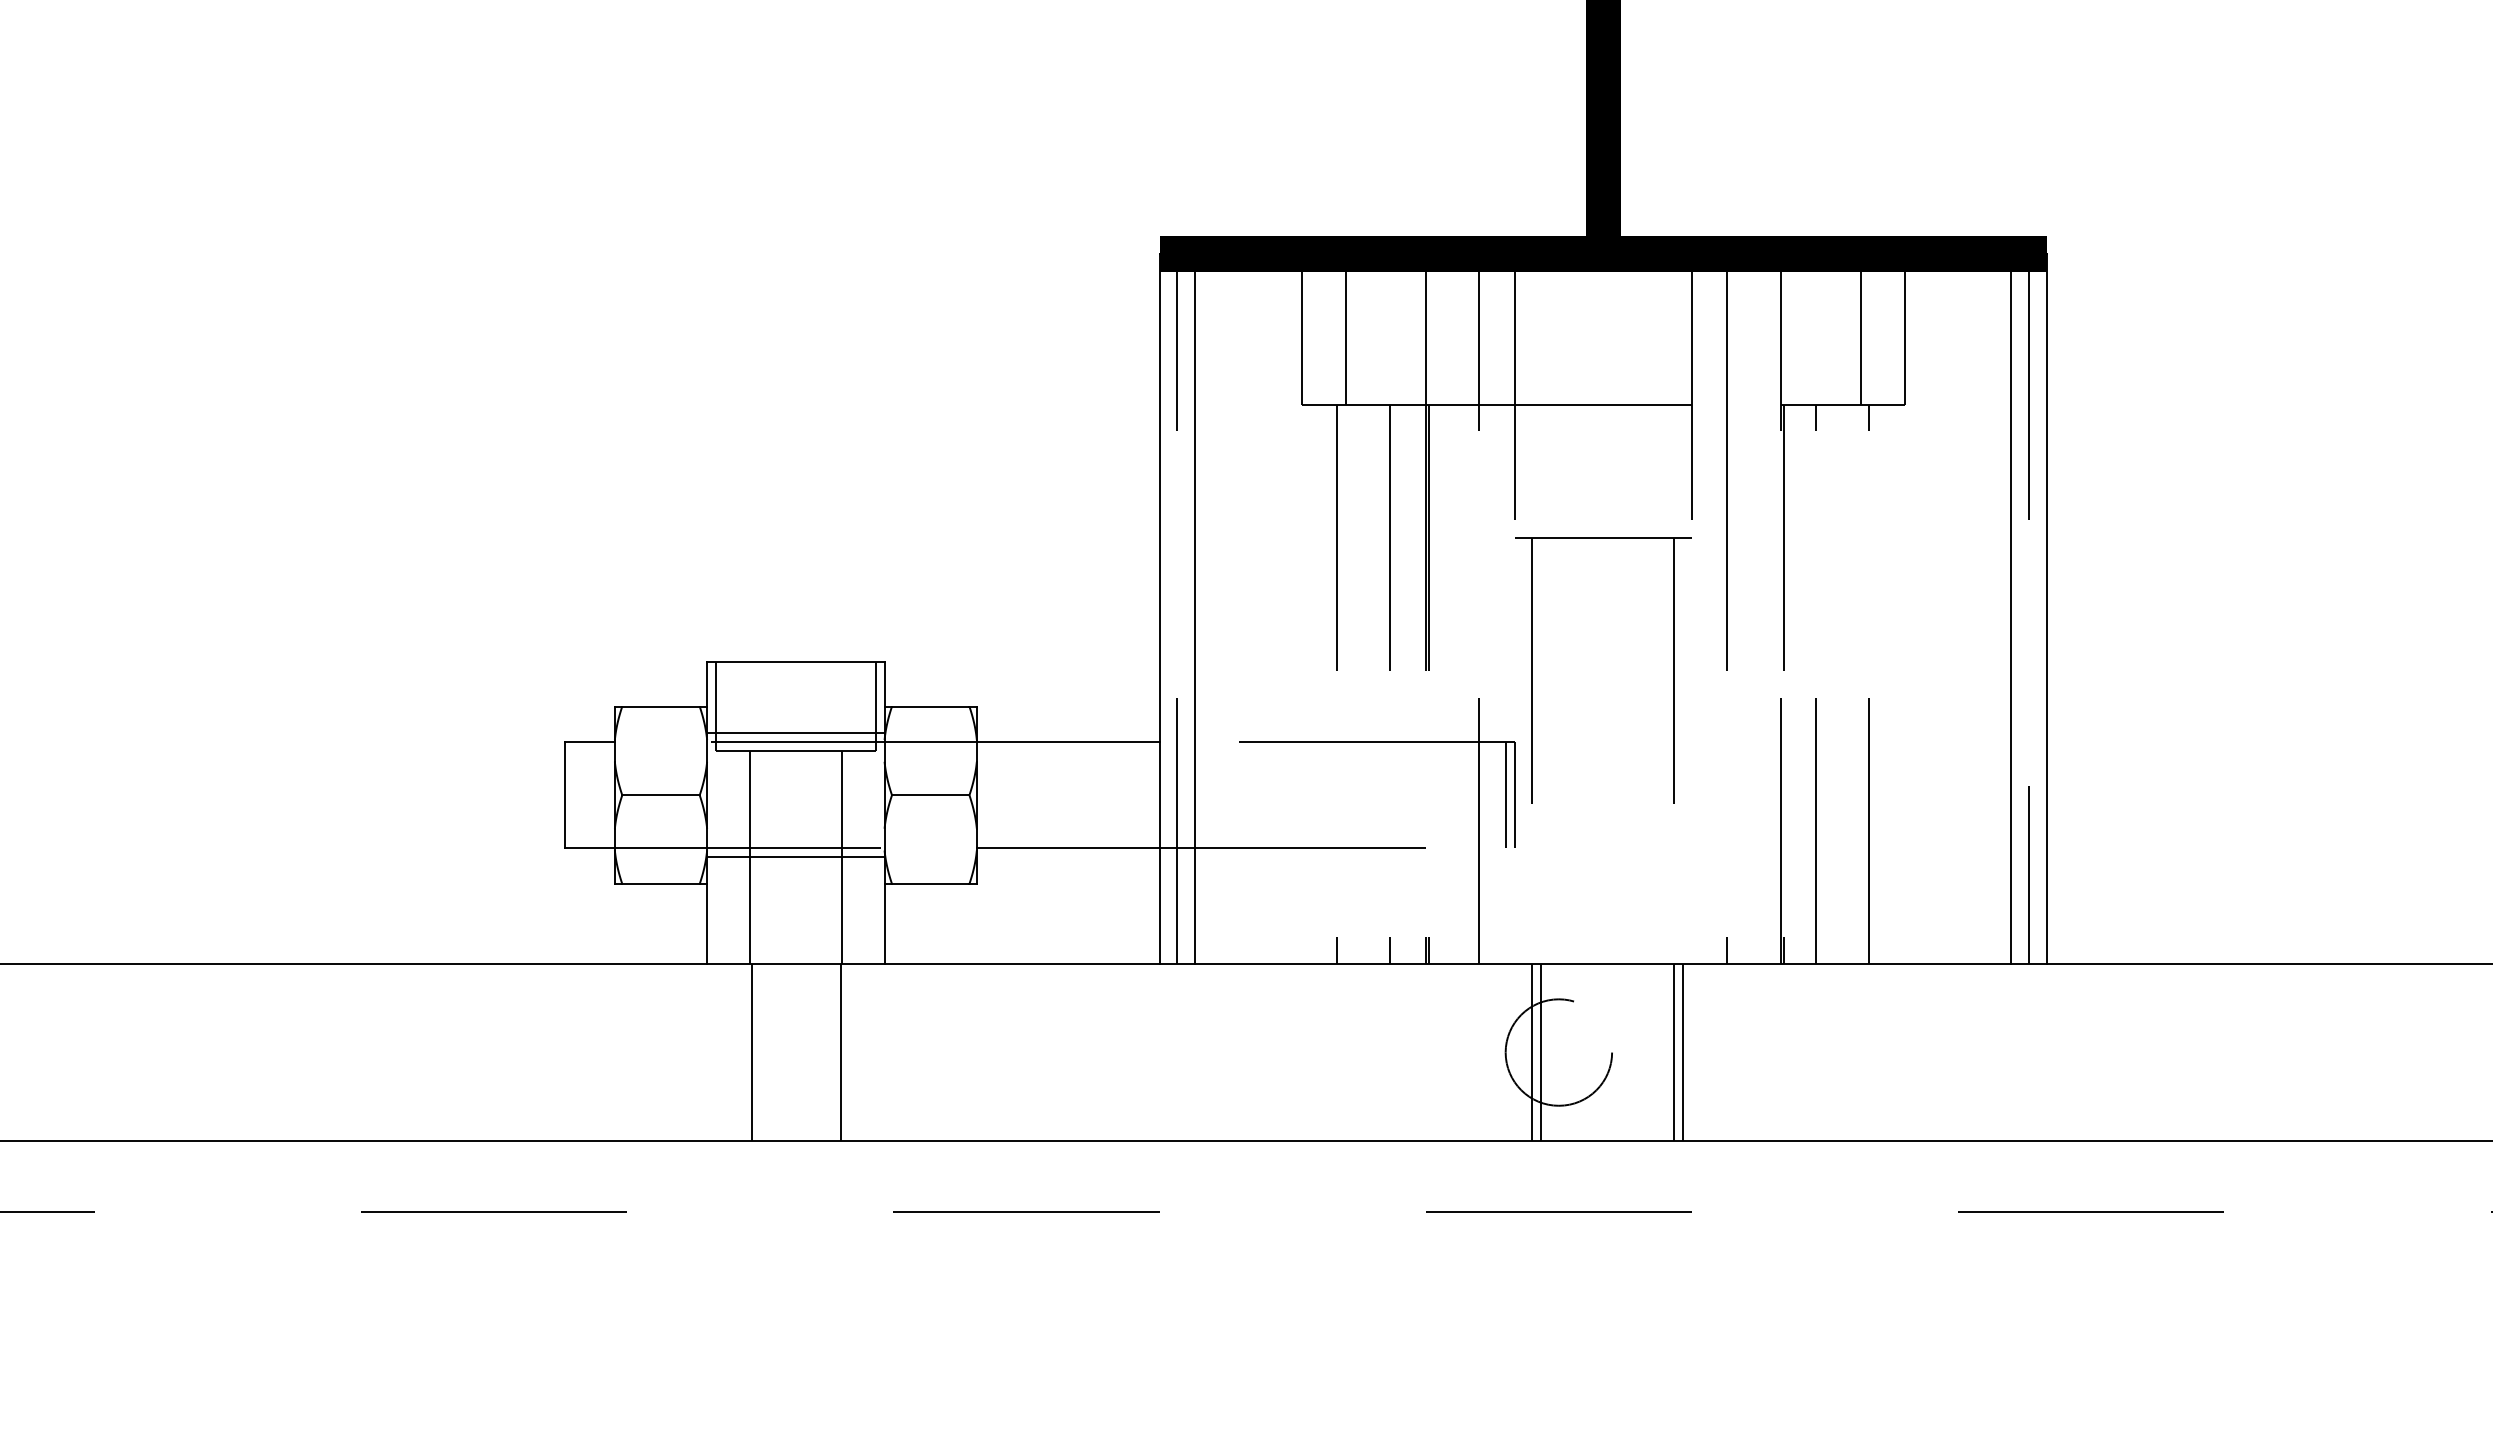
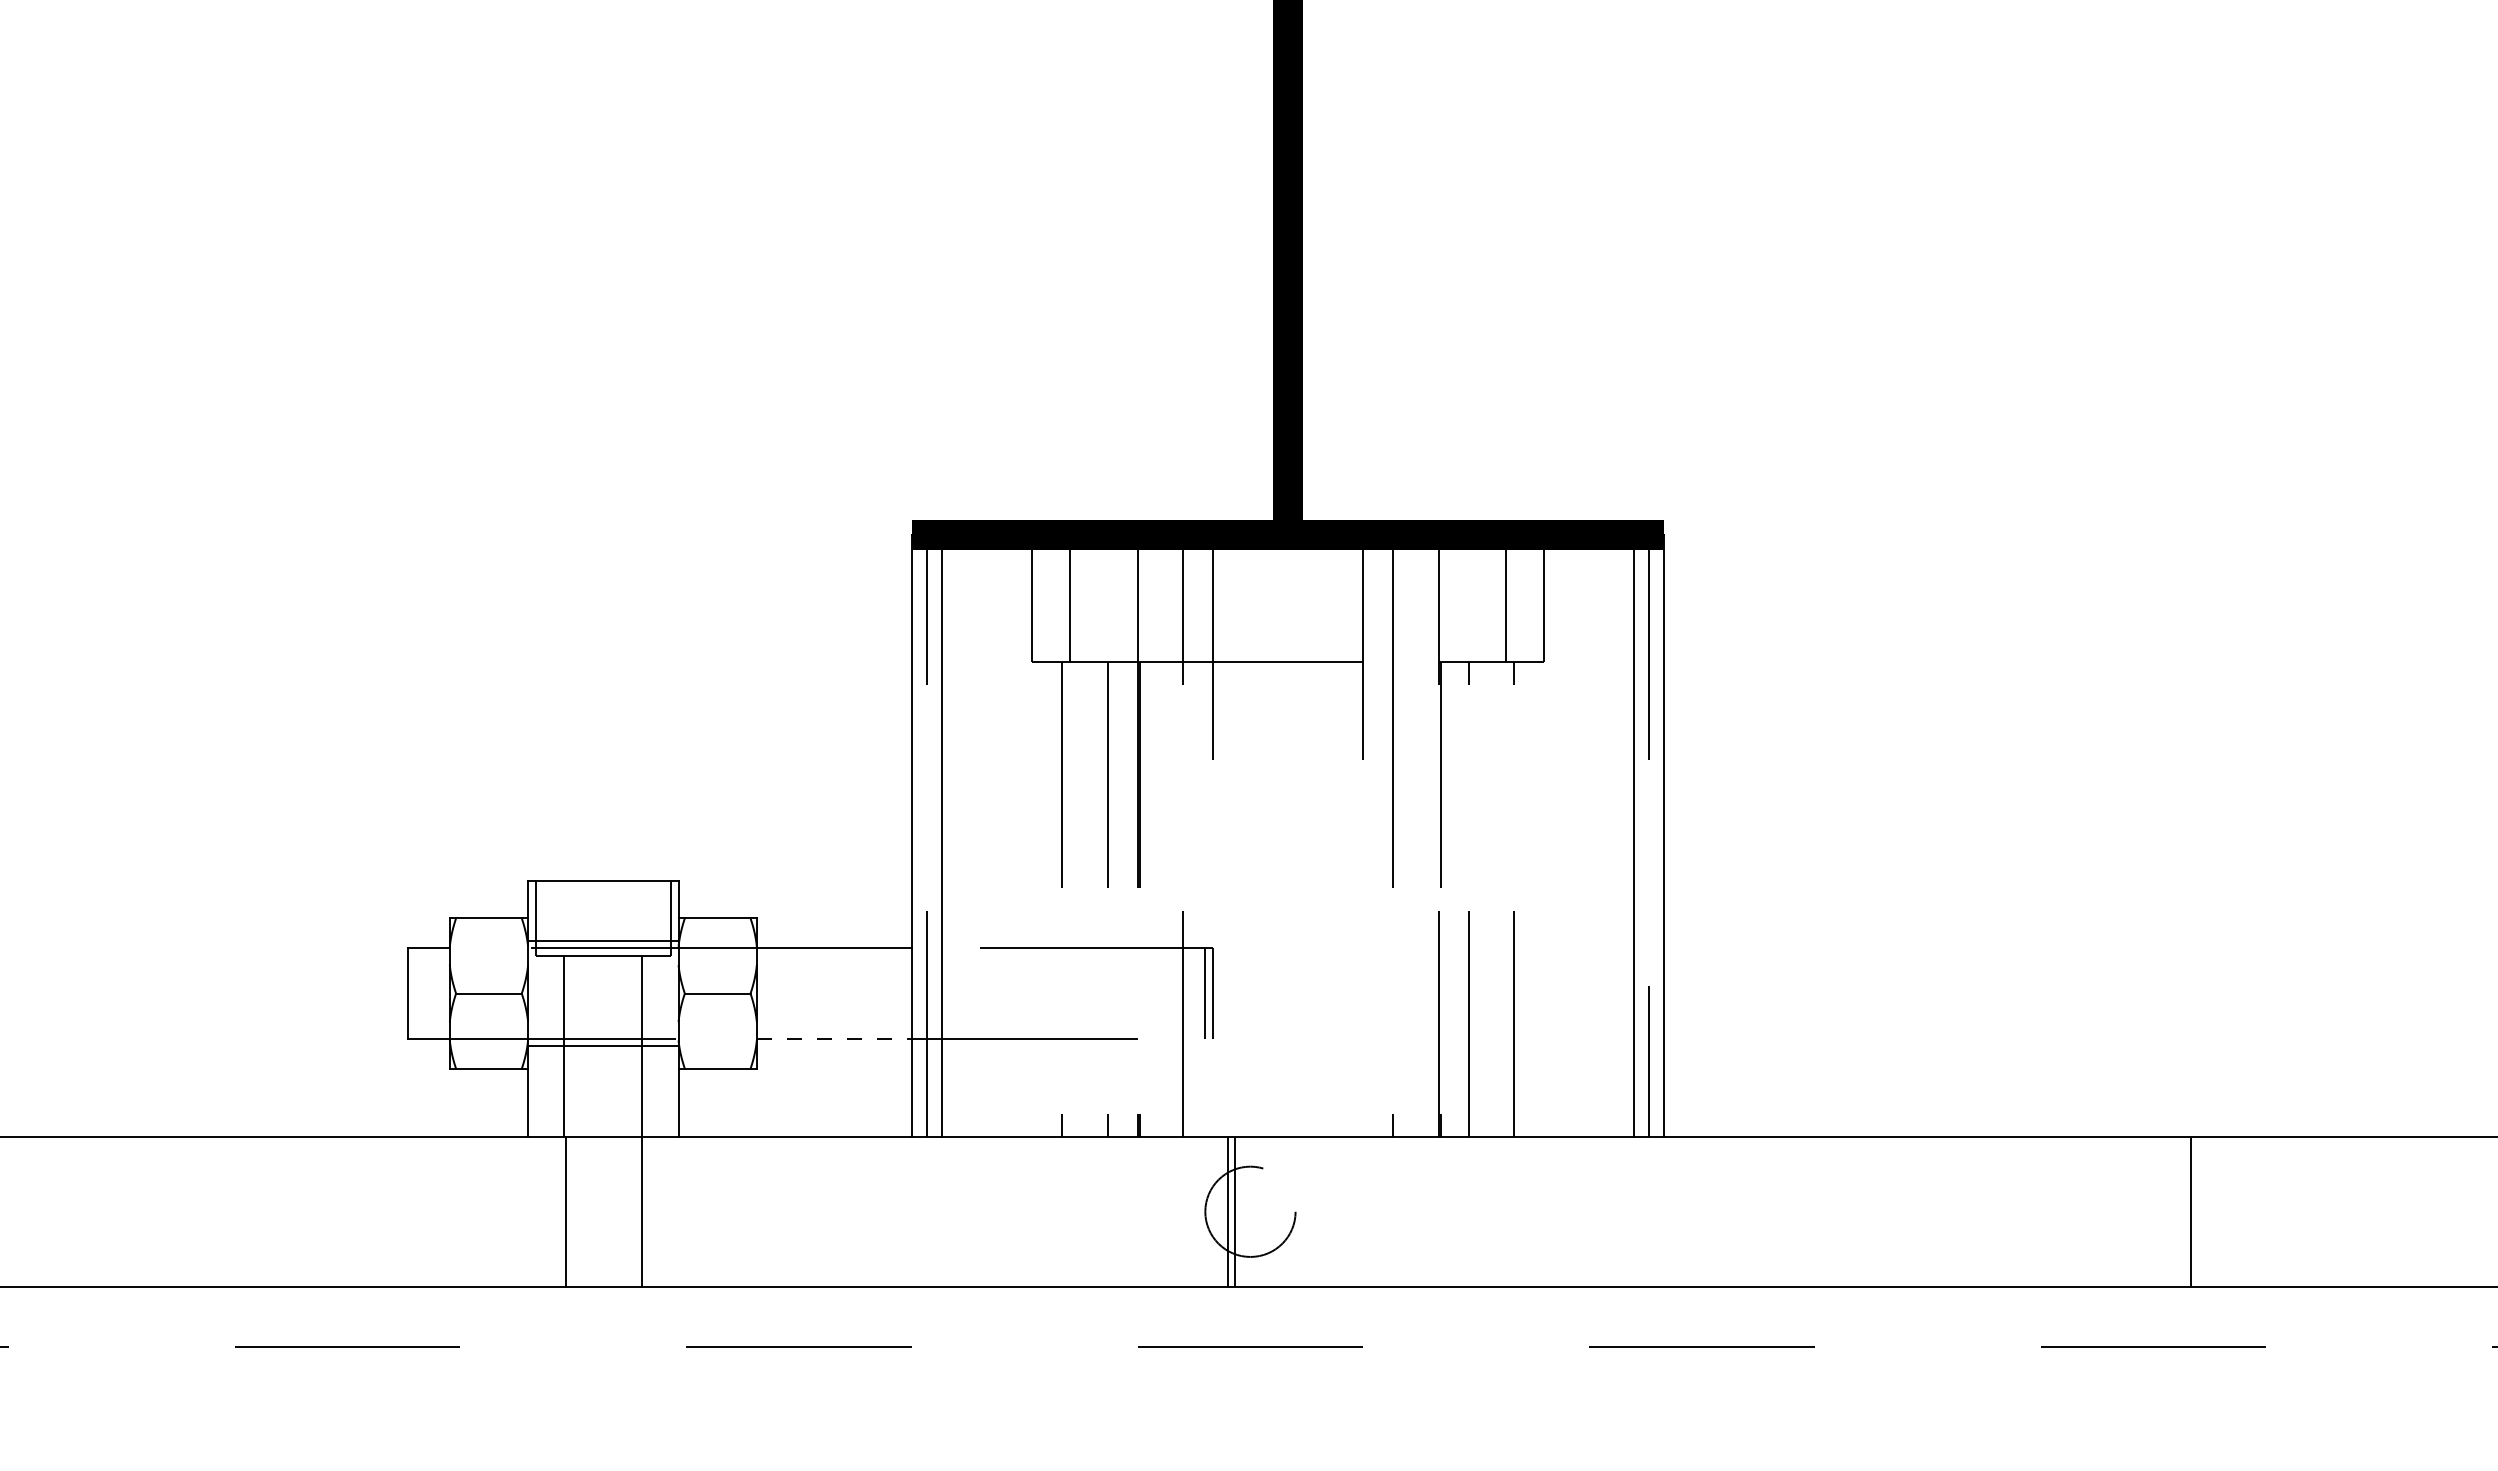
part: (1532, 670) -> (1228, 887), removed
line: (1068, 848) -> (834, 1038), solid -> dashed
line: (1674, 1052) -> (1348, 1211), removed
line: (1682, 1052) -> (1355, 1211), removed

